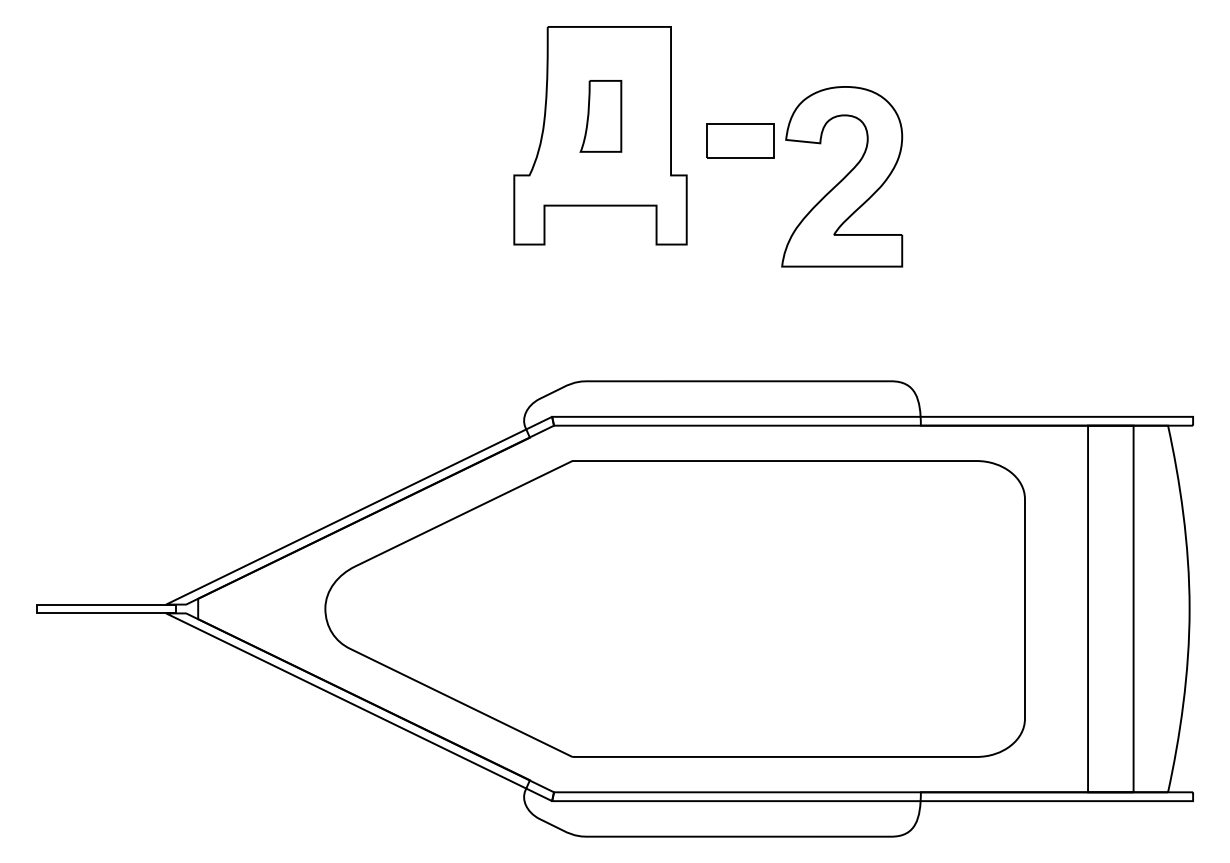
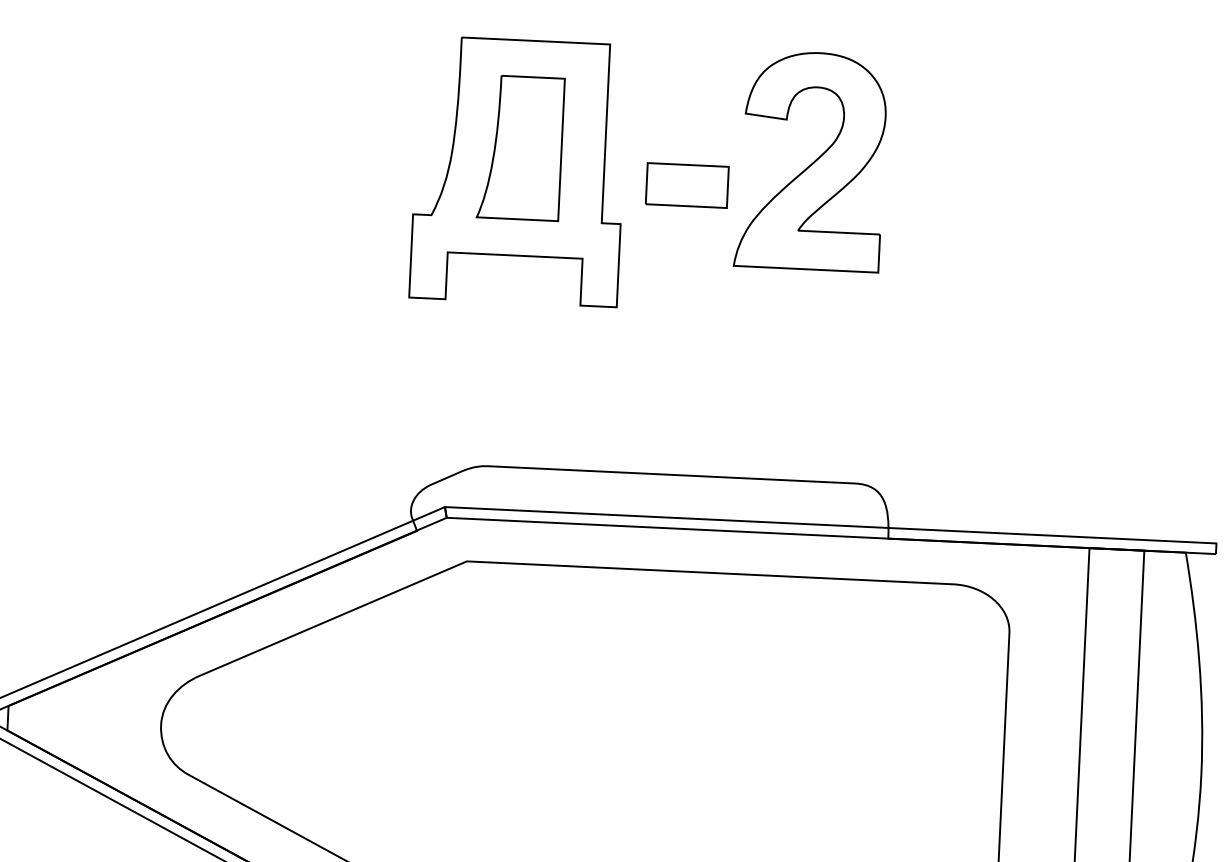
part: (600, 116) -> (520, 148), size x1.67
part: (842, 176) -> (811, 160), moved

